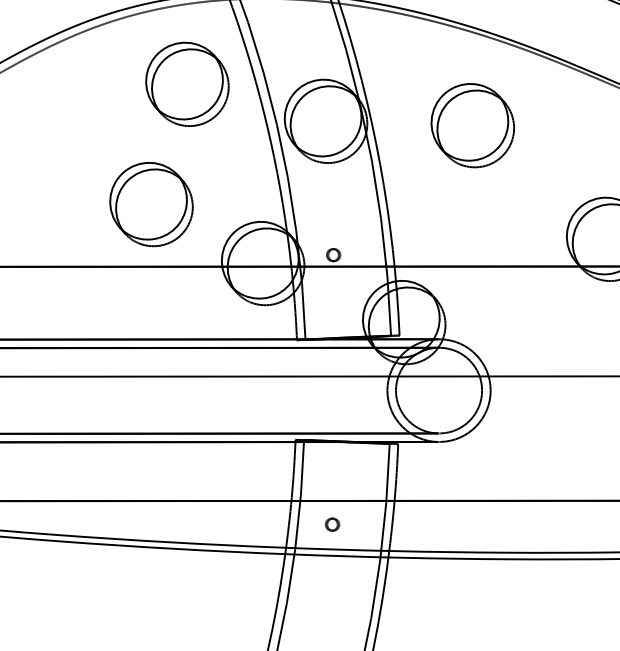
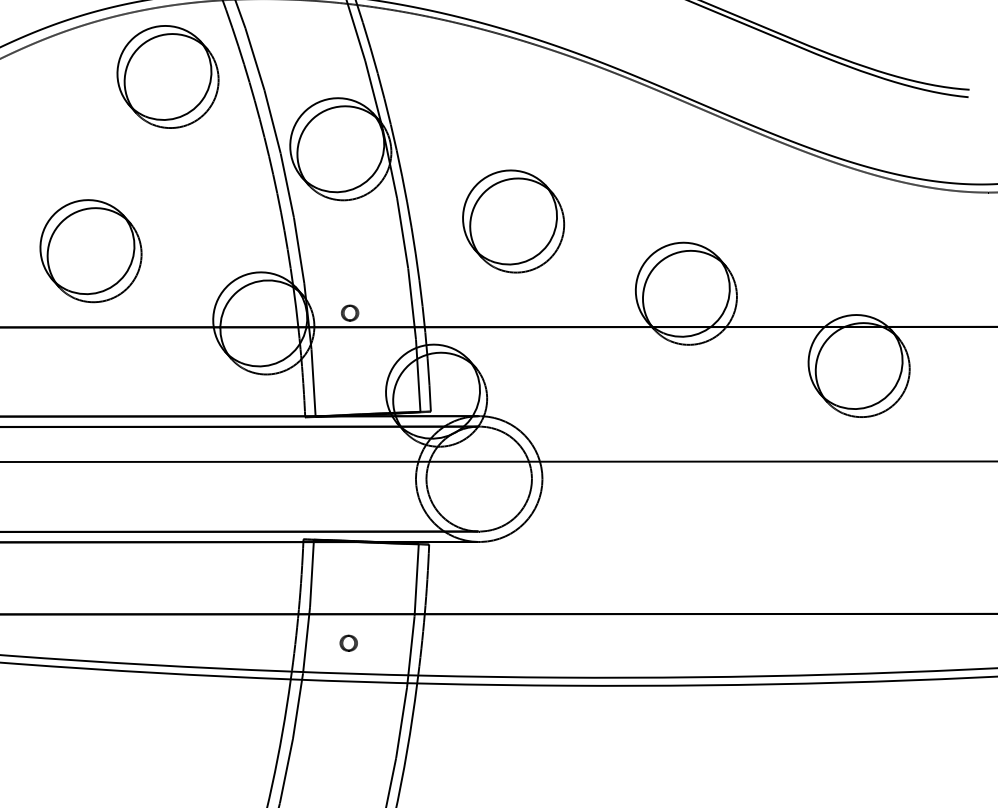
part: (187, 83) -> (167, 76), moved
part: (472, 125) -> (513, 221), moved
part: (151, 204) -> (90, 251), moved

